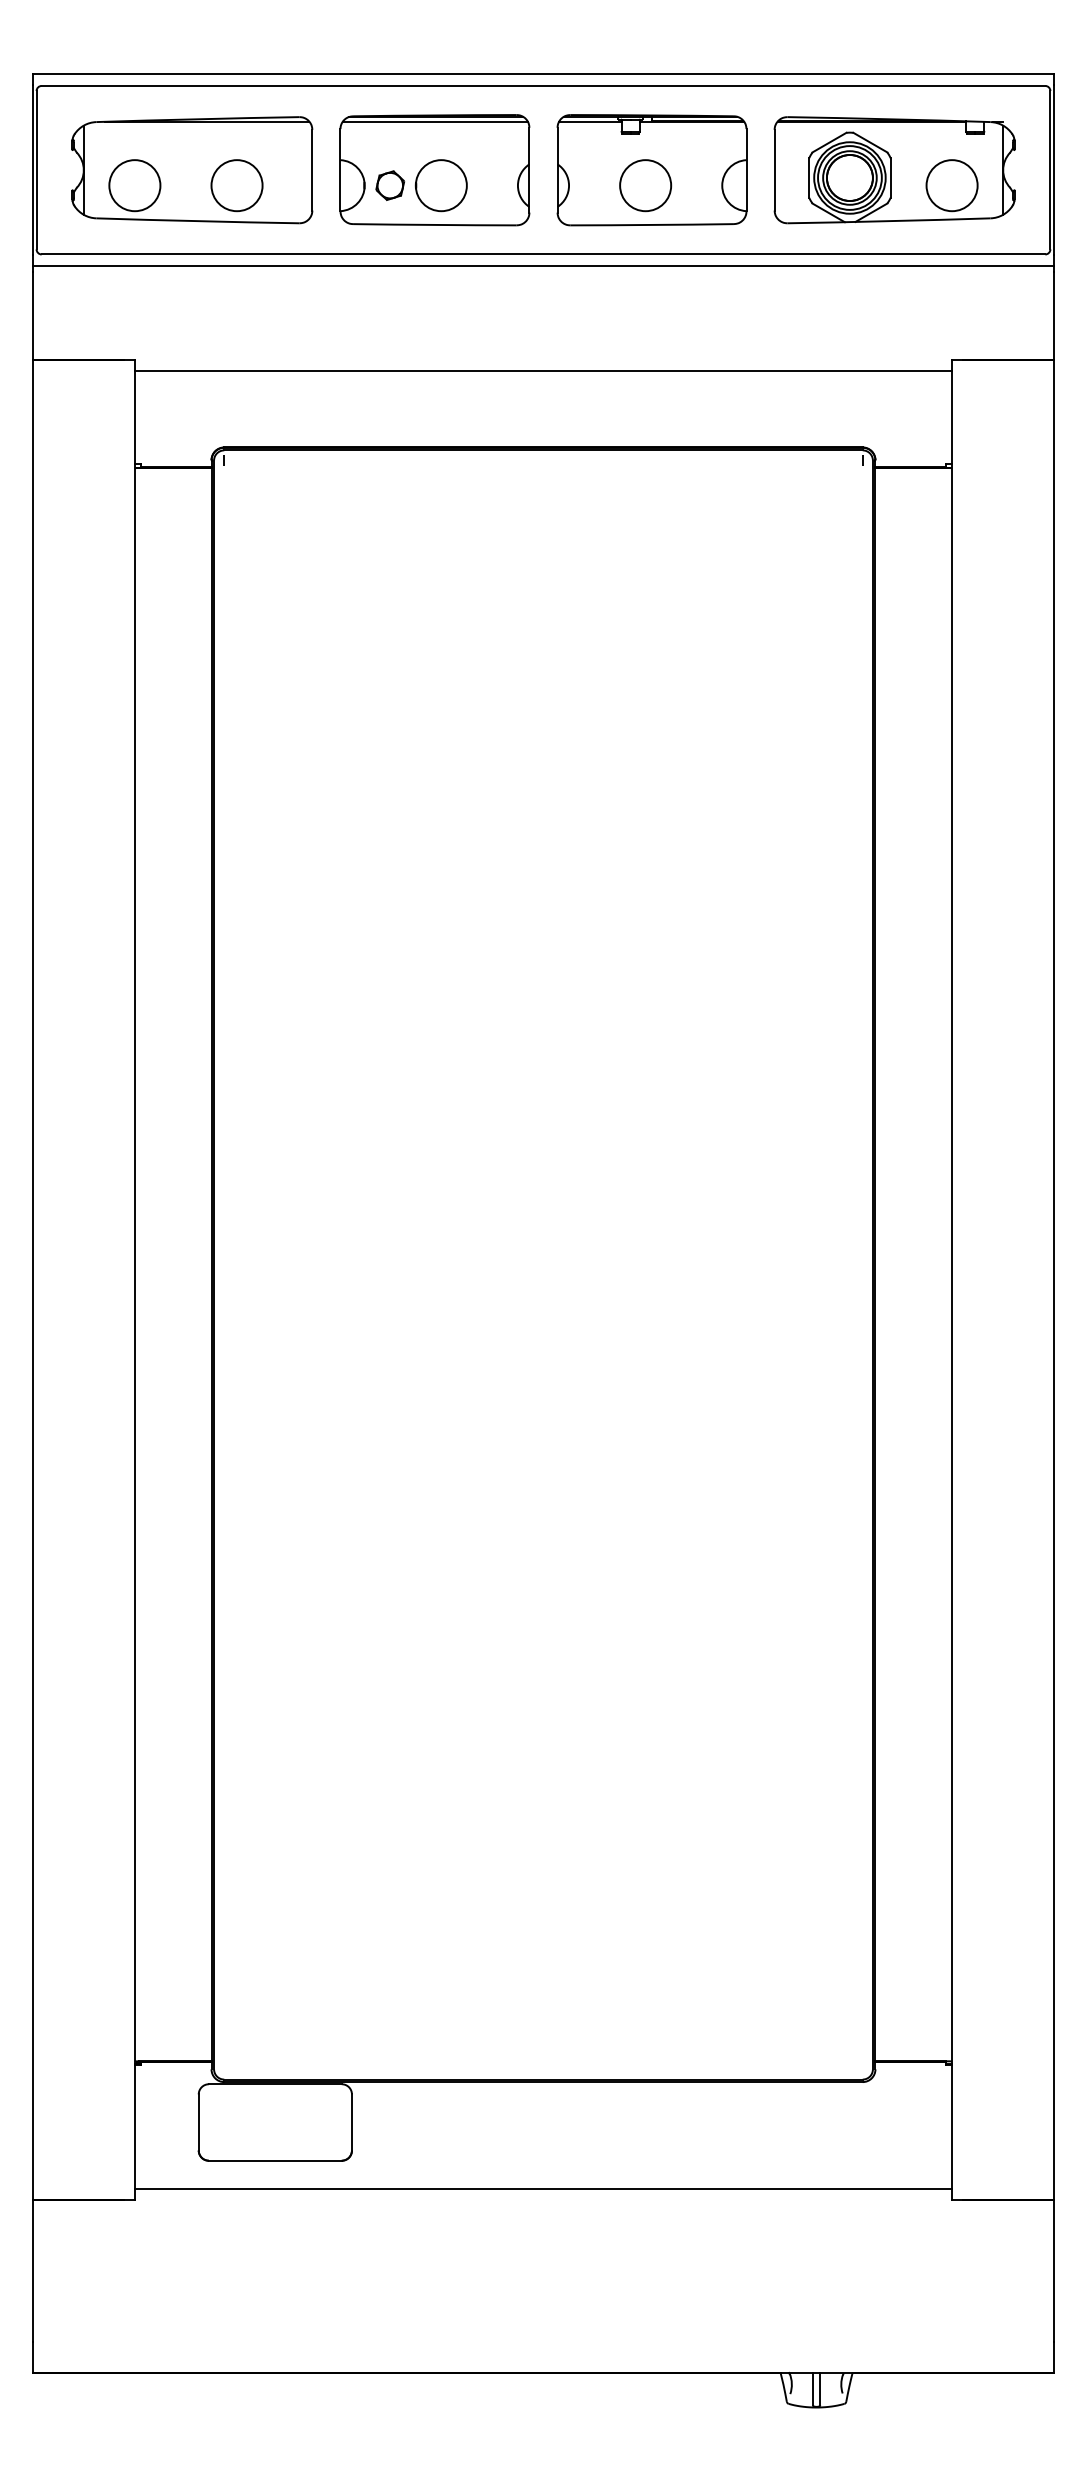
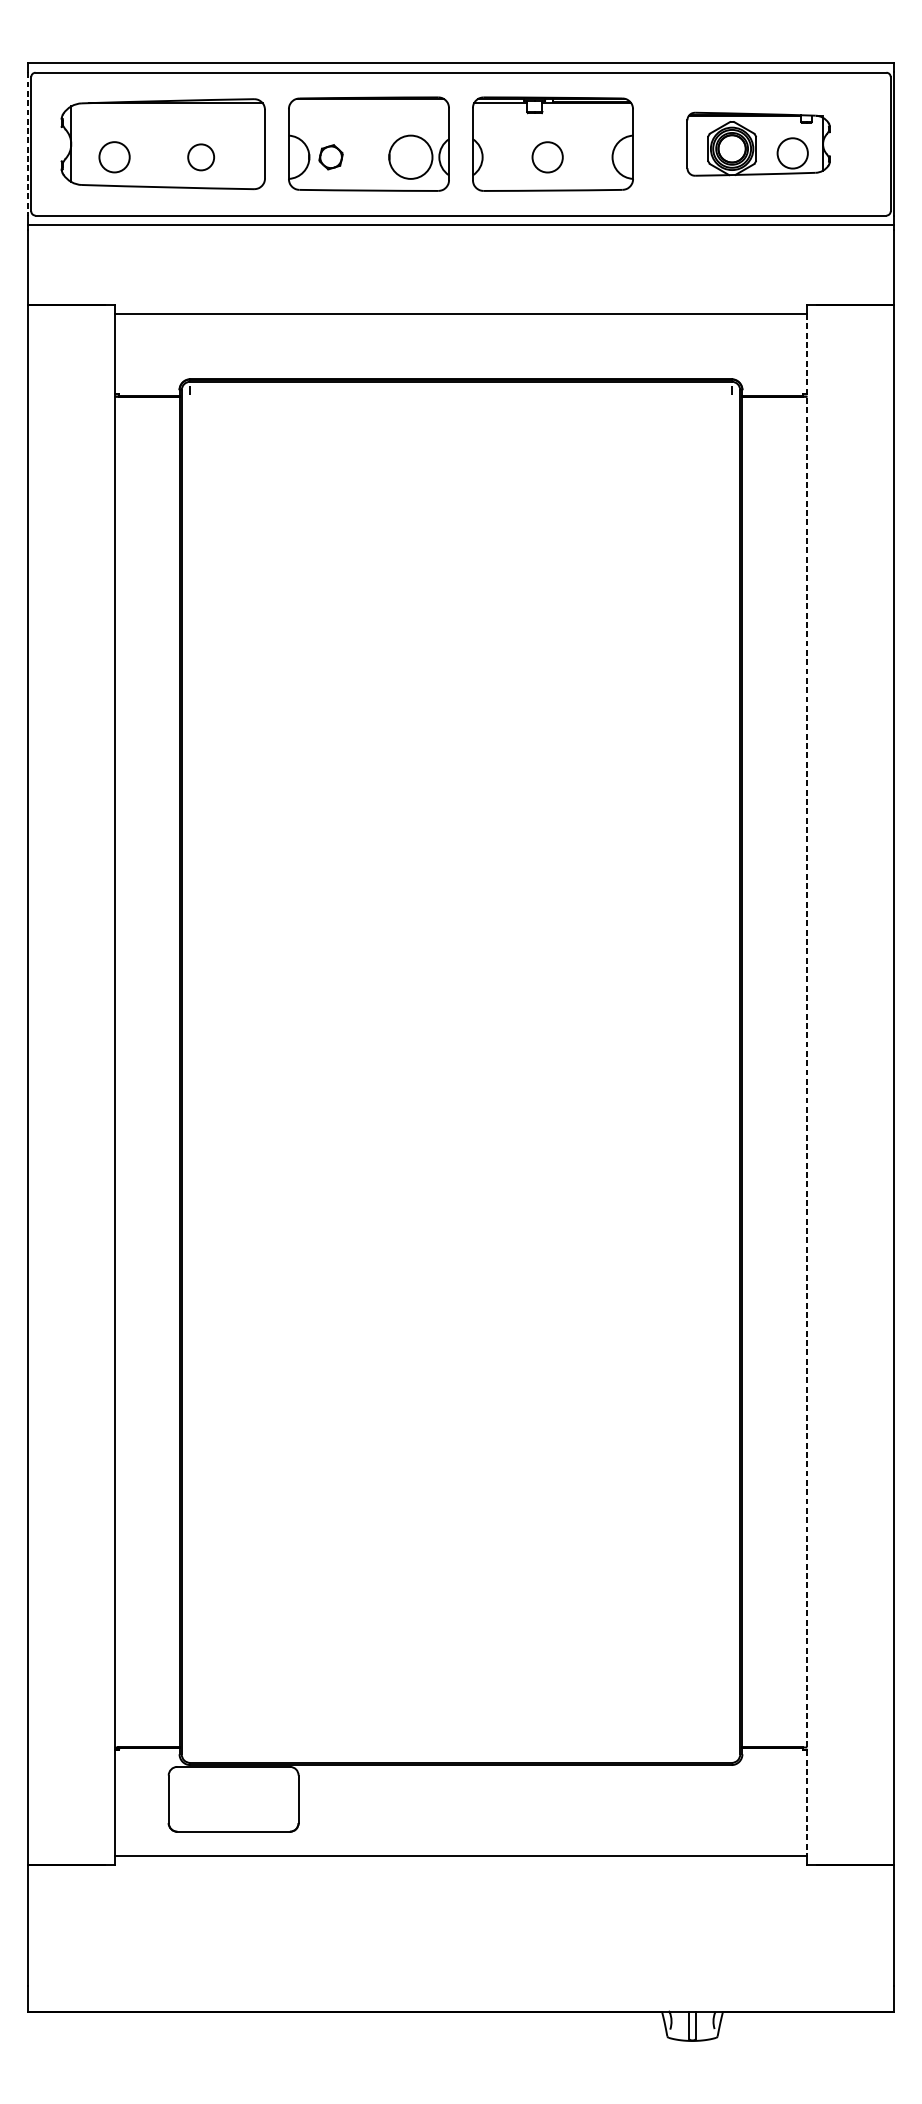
line: (434, 121) -> (368, 102), removed
line: (32, 170) -> (27, 144), solid -> dashed
part: (894, 170) -> (758, 144), size x0.7
circle: (134, 185) -> (114, 157), size x0.7
circle: (236, 185) -> (200, 157), size x0.6
circle: (440, 185) -> (410, 157), moved
circle: (645, 185) -> (547, 157), size x0.7
line: (952, 1280) -> (807, 1085), solid -> dashed

